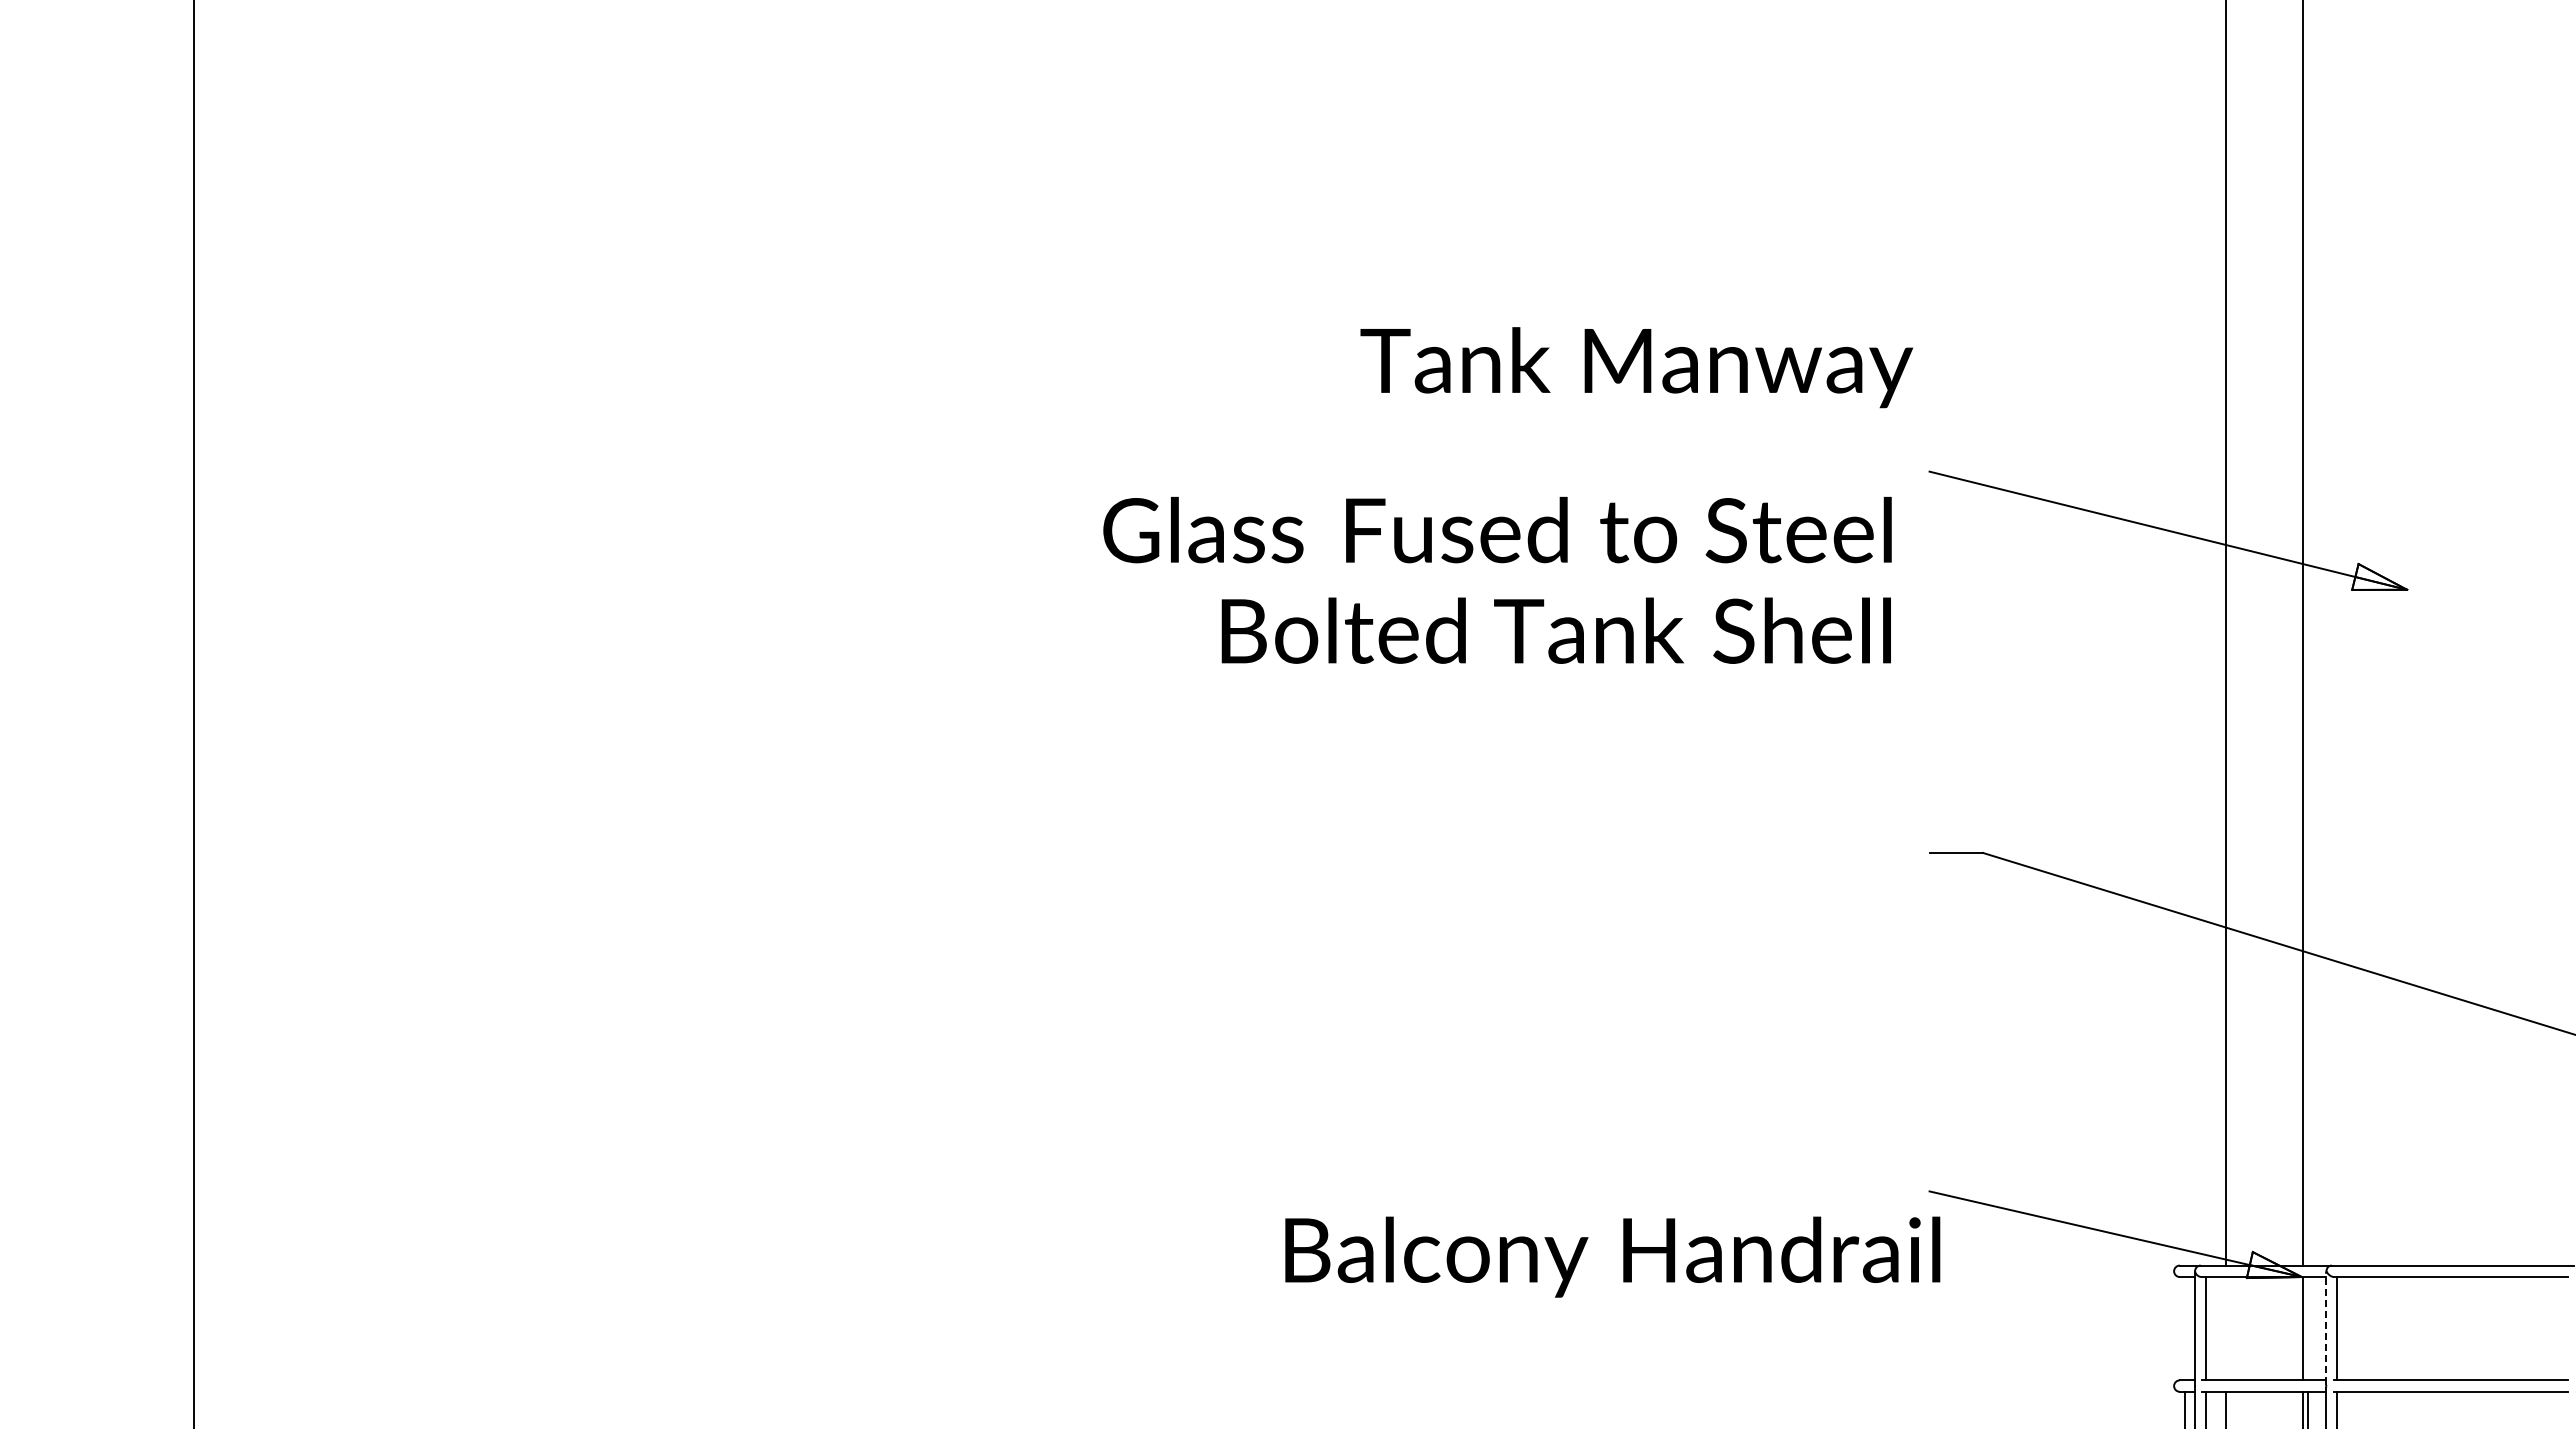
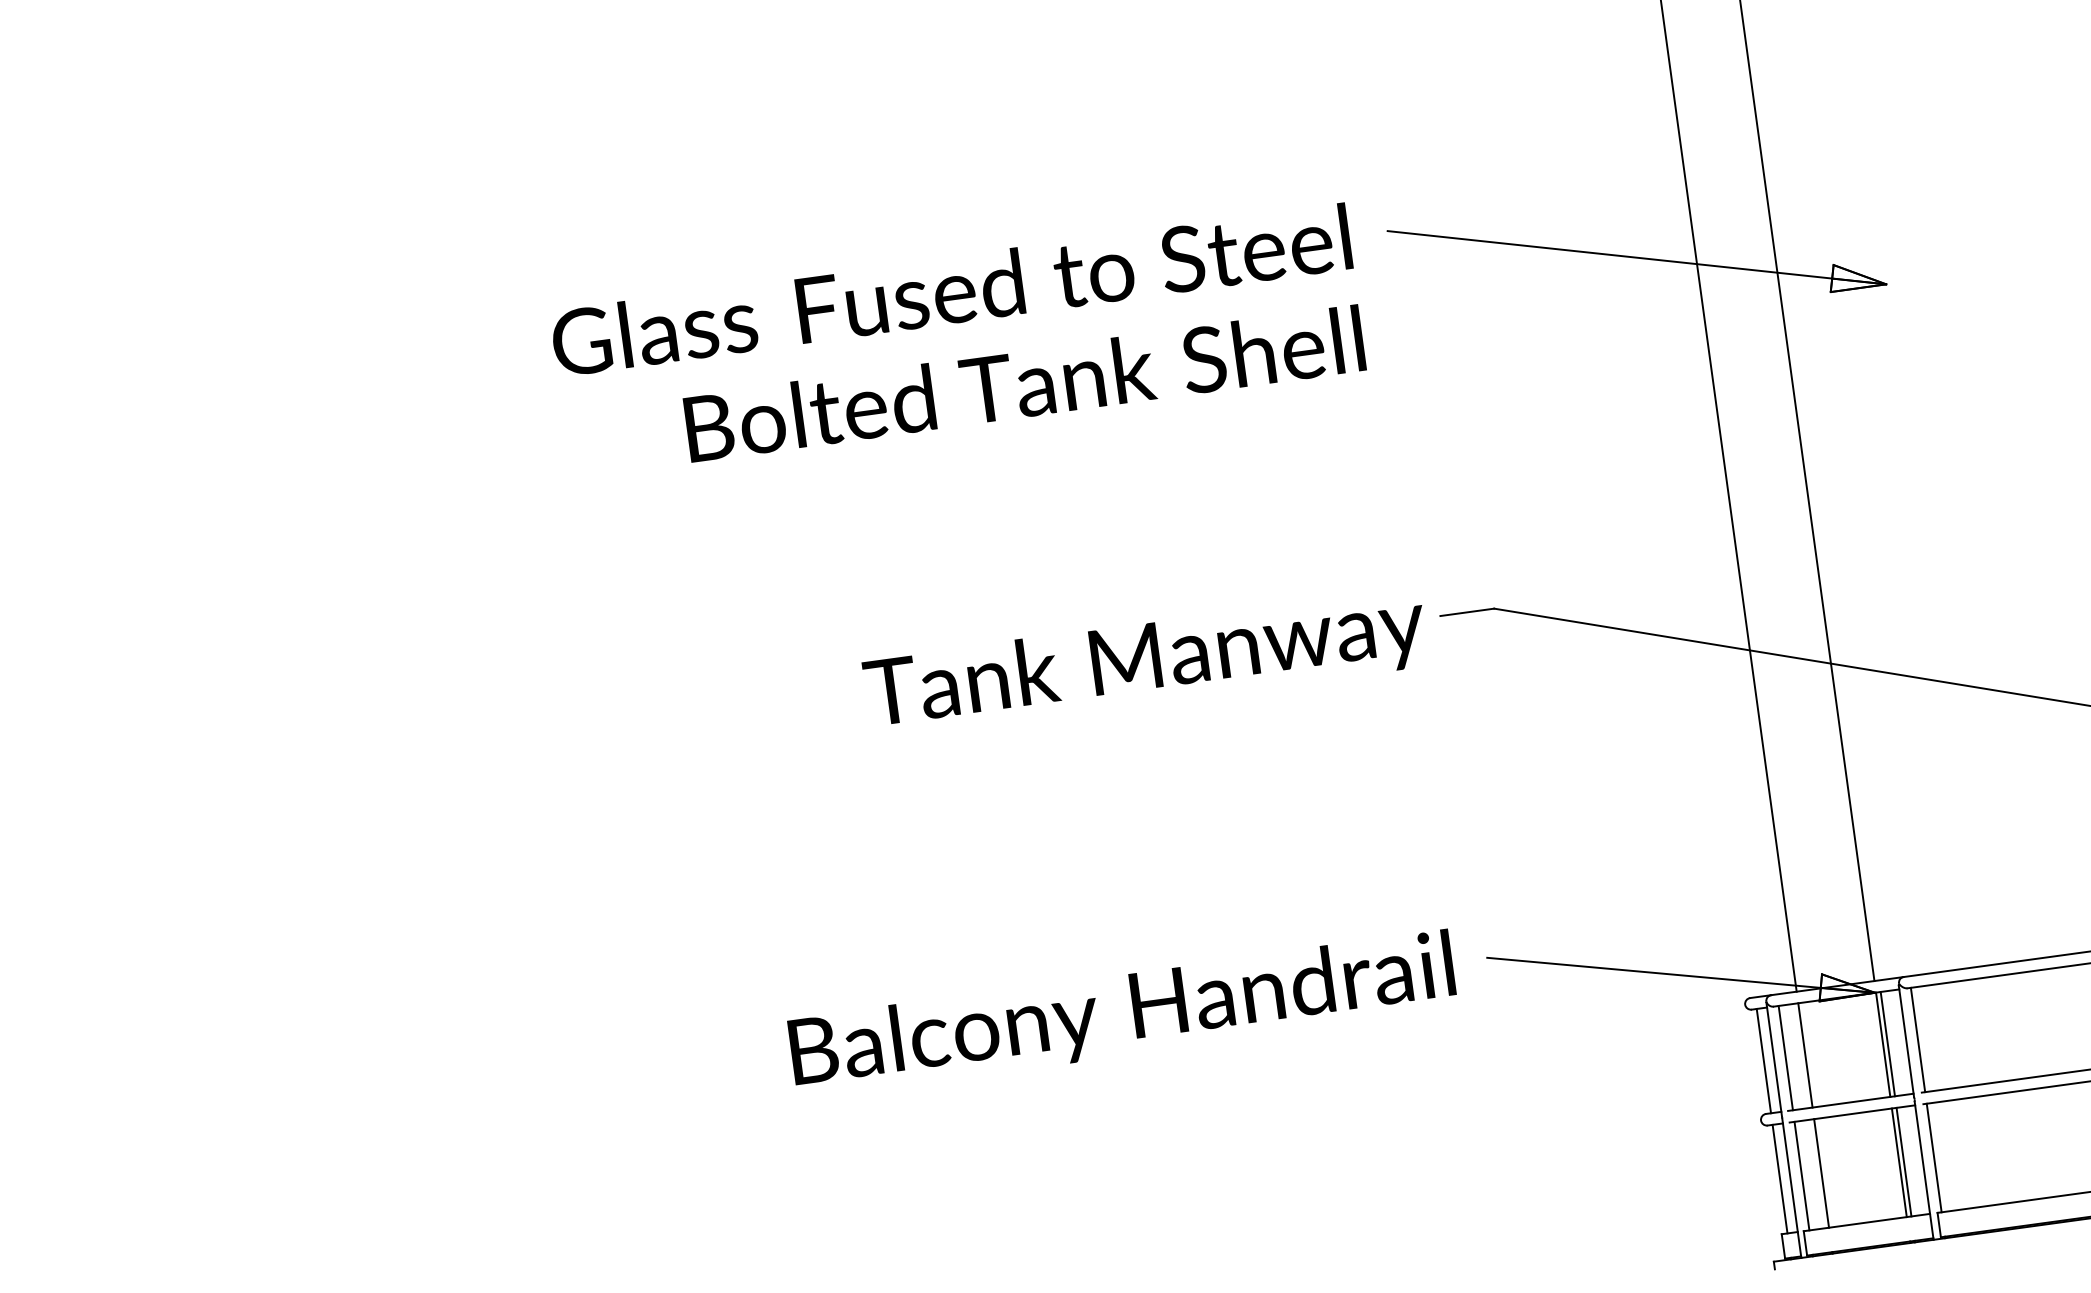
text: (1636, 367) -> (1145, 663), moved
text: (1497, 579) -> (958, 340), moved
text: (1612, 1256) -> (1122, 1014), moved
line: (2184, 1328) -> (1763, 1060), added
line: (2225, 1328) -> (1804, 1055), added
line: (2307, 1328) -> (1887, 1043), added
line: (2325, 1328) -> (1905, 1041), dashed -> solid

